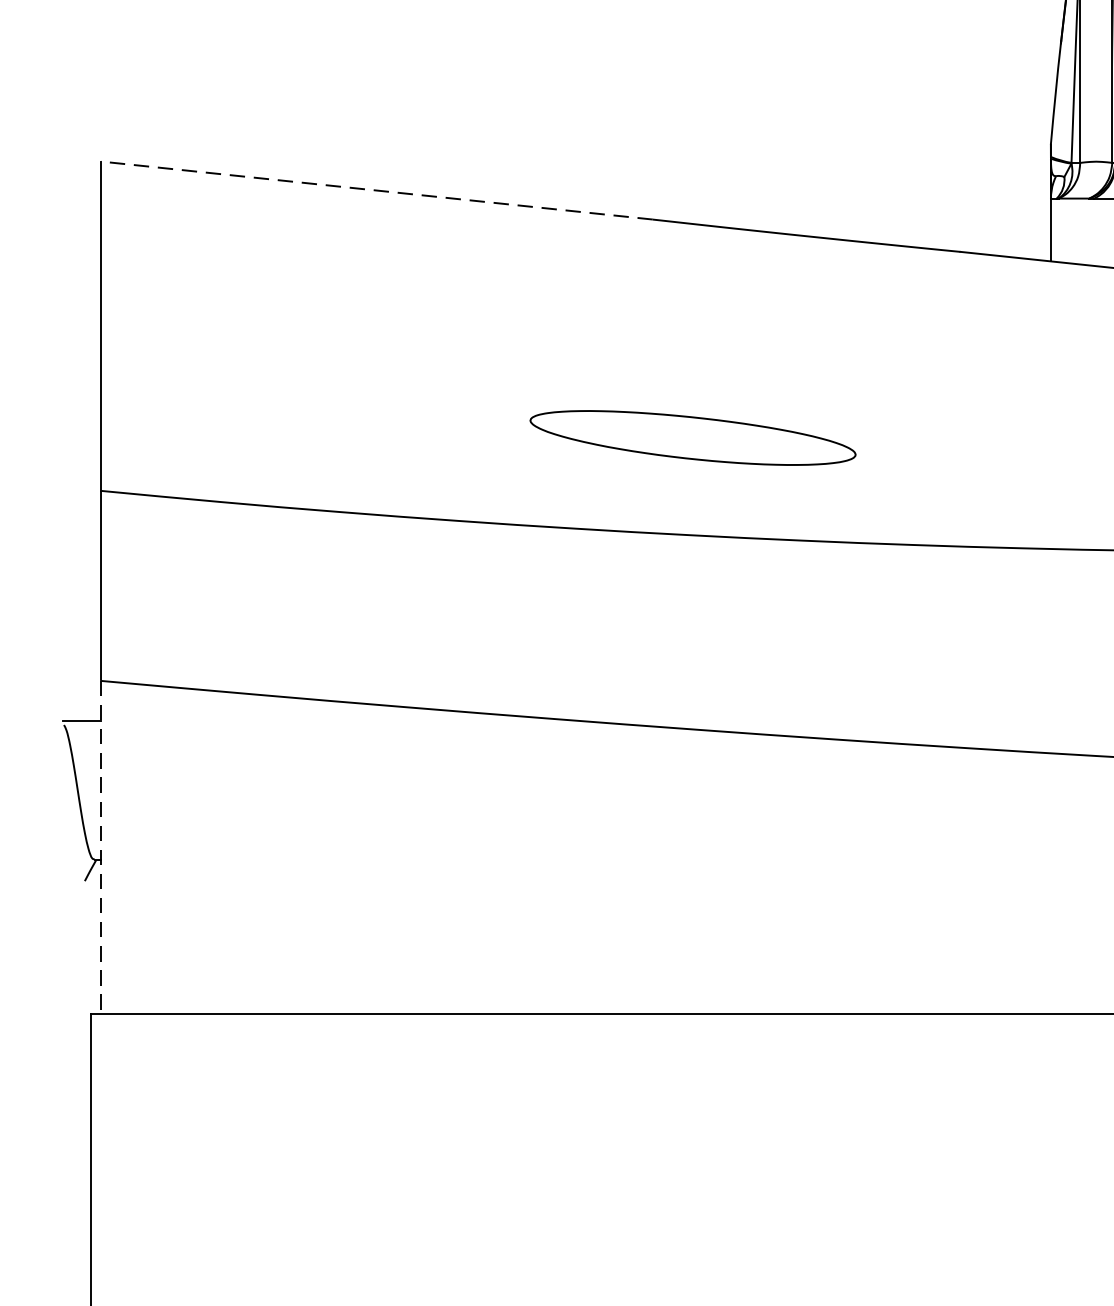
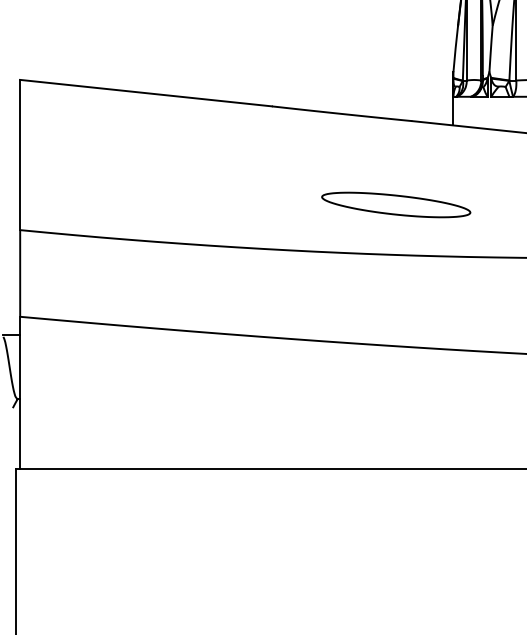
line: (377, 191) -> (146, 93), dashed -> solid
part: (693, 436) -> (396, 204), moved
line: (101, 849) -> (20, 393), dashed -> solid

